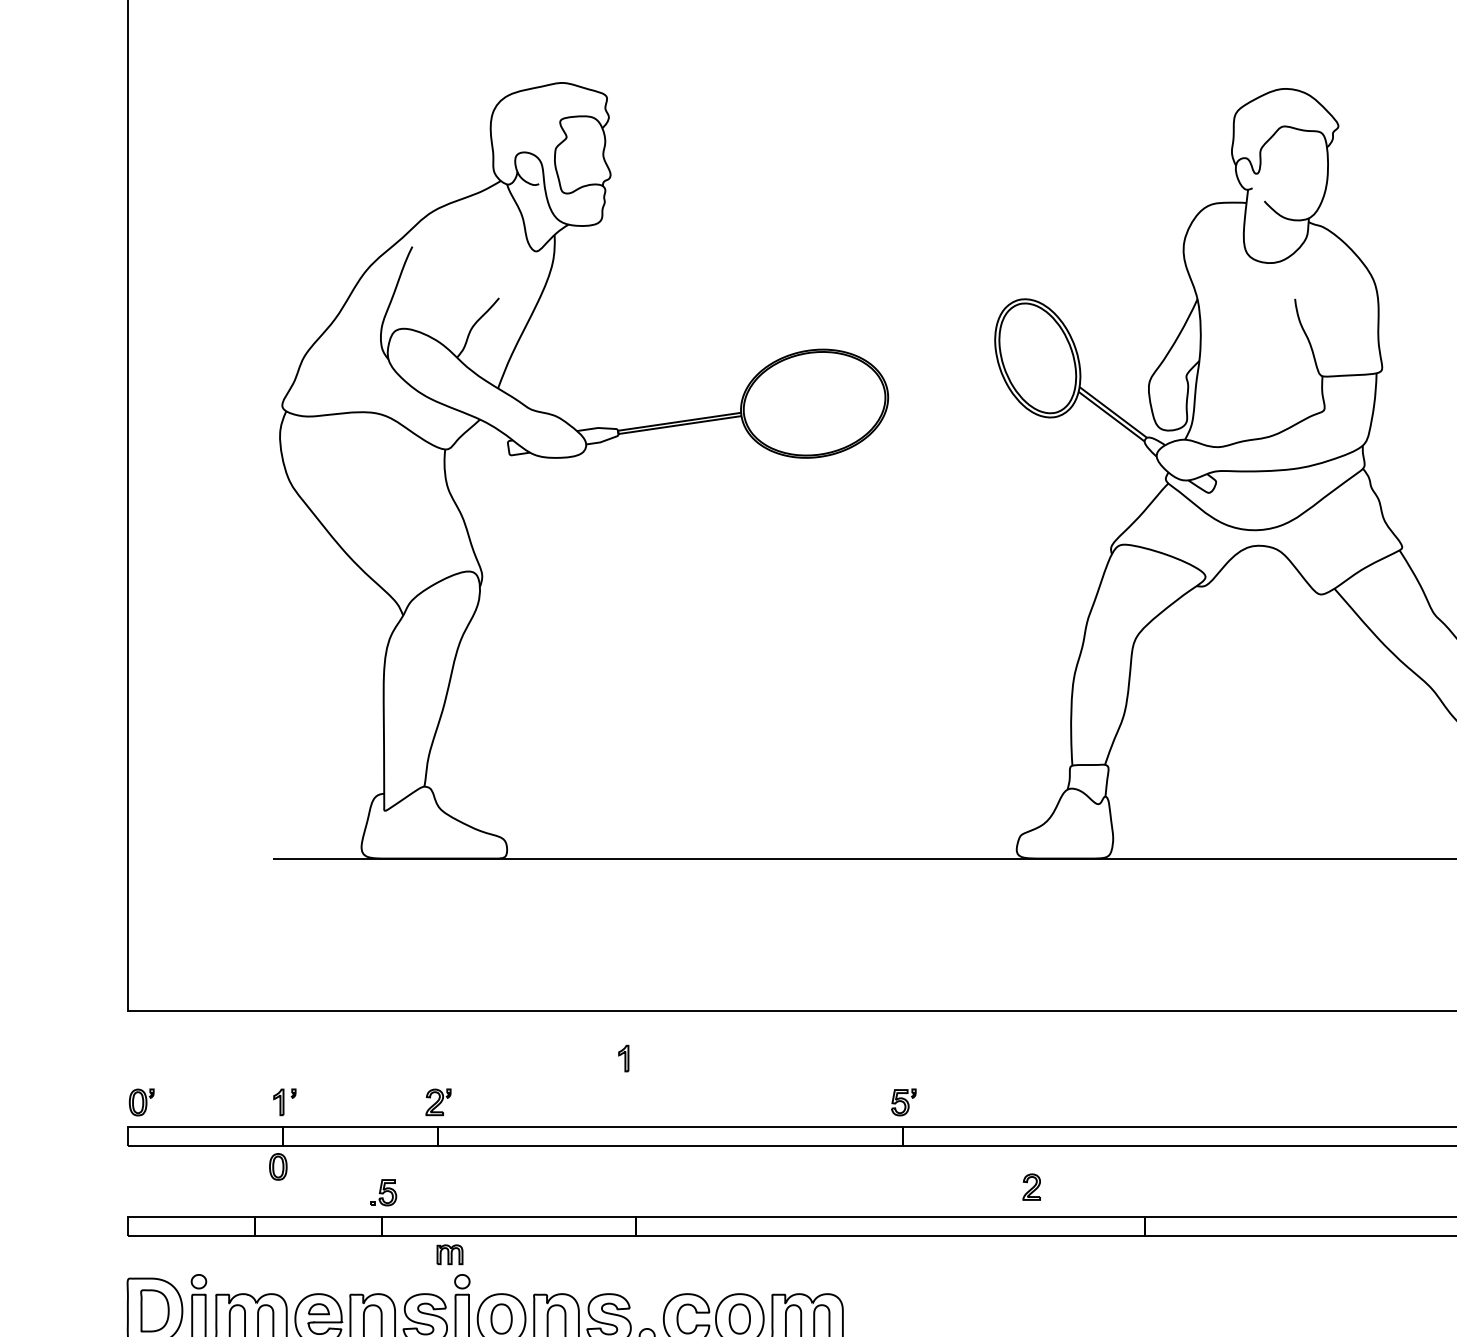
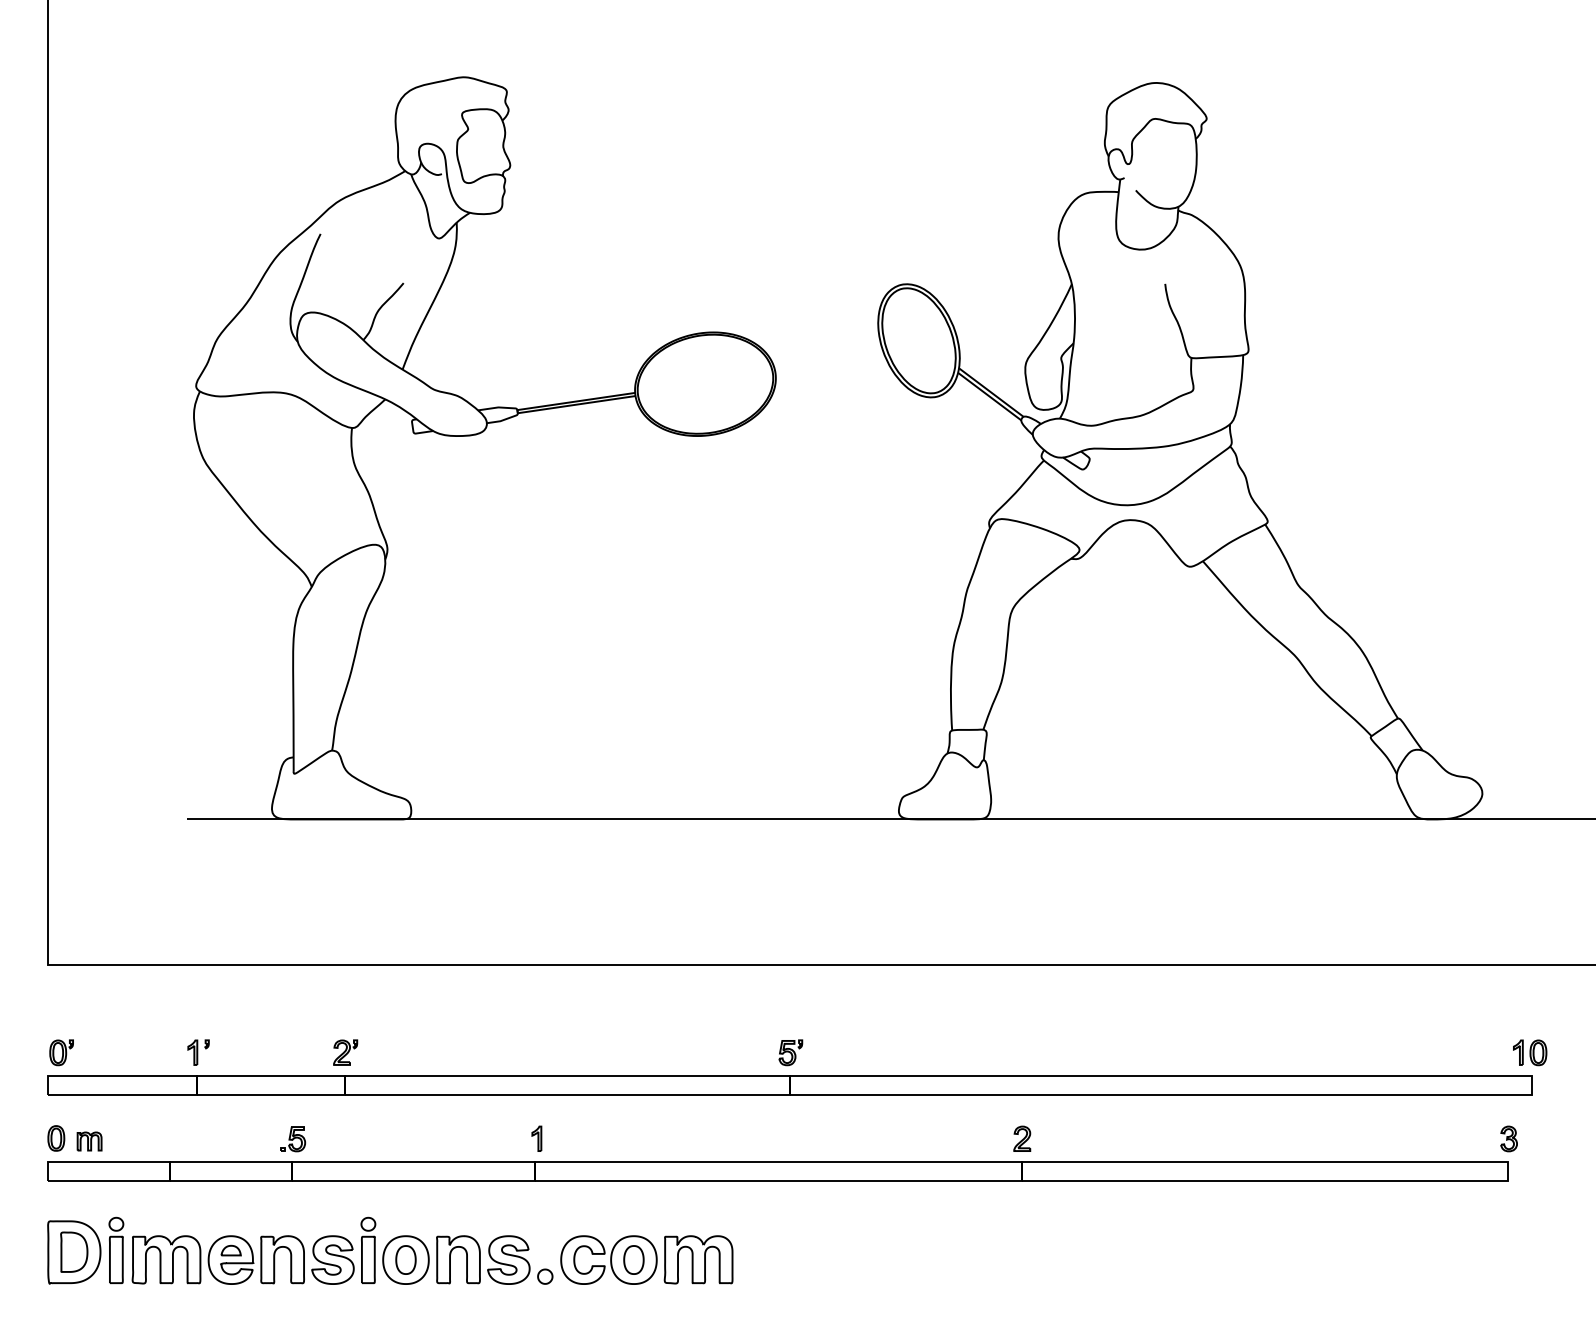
part: (623, 1058) -> (536, 1138), moved
part: (278, 1166) -> (56, 1138), moved
part: (1032, 1186) -> (1022, 1138), moved
part: (449, 1254) -> (89, 1141), moved

